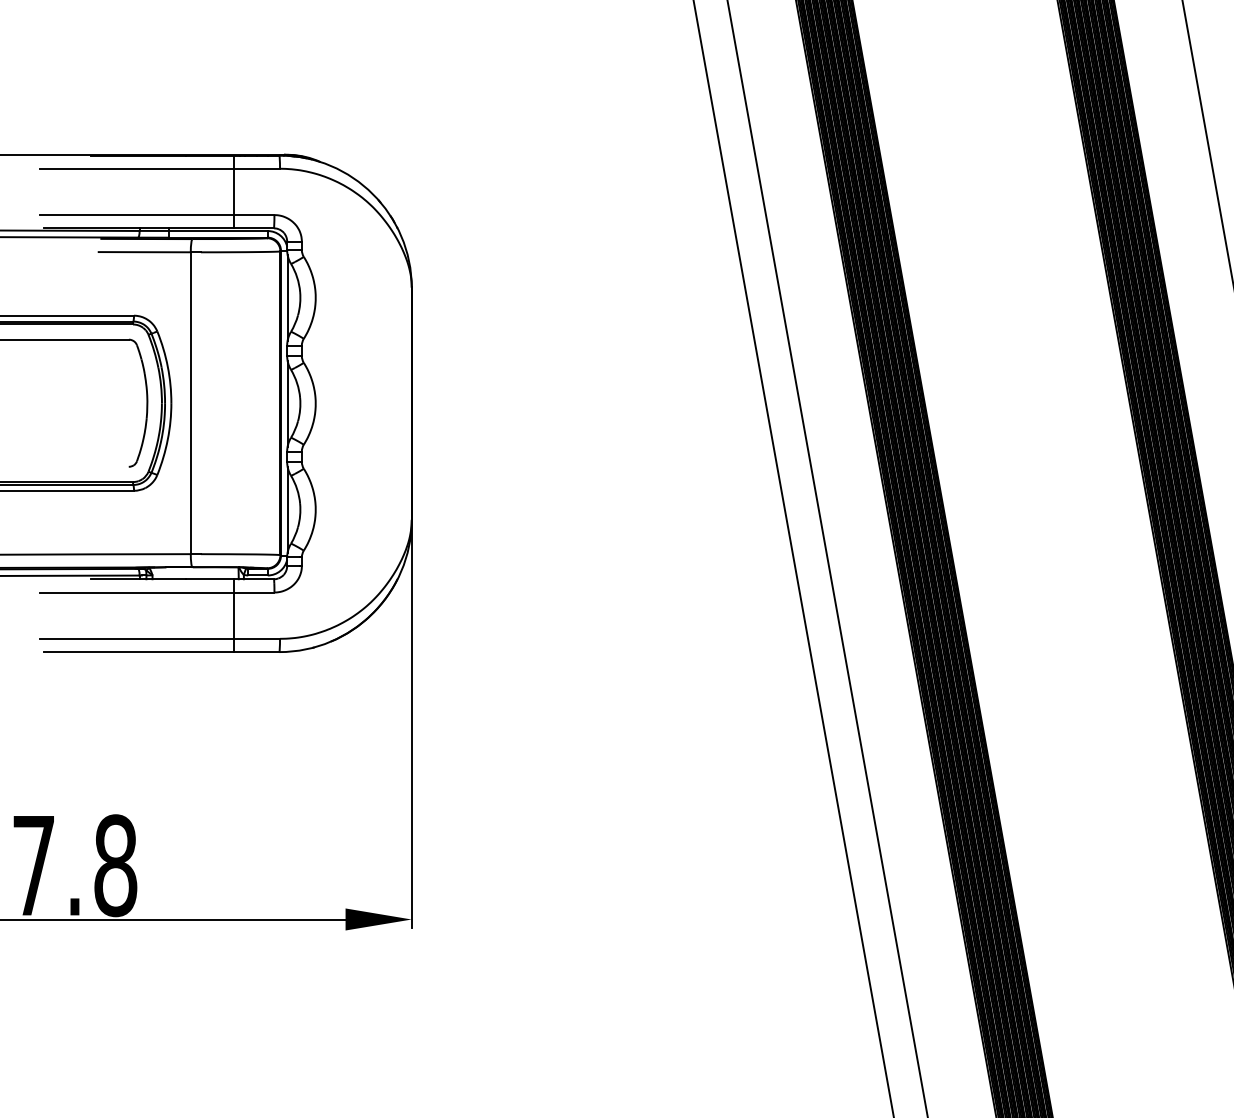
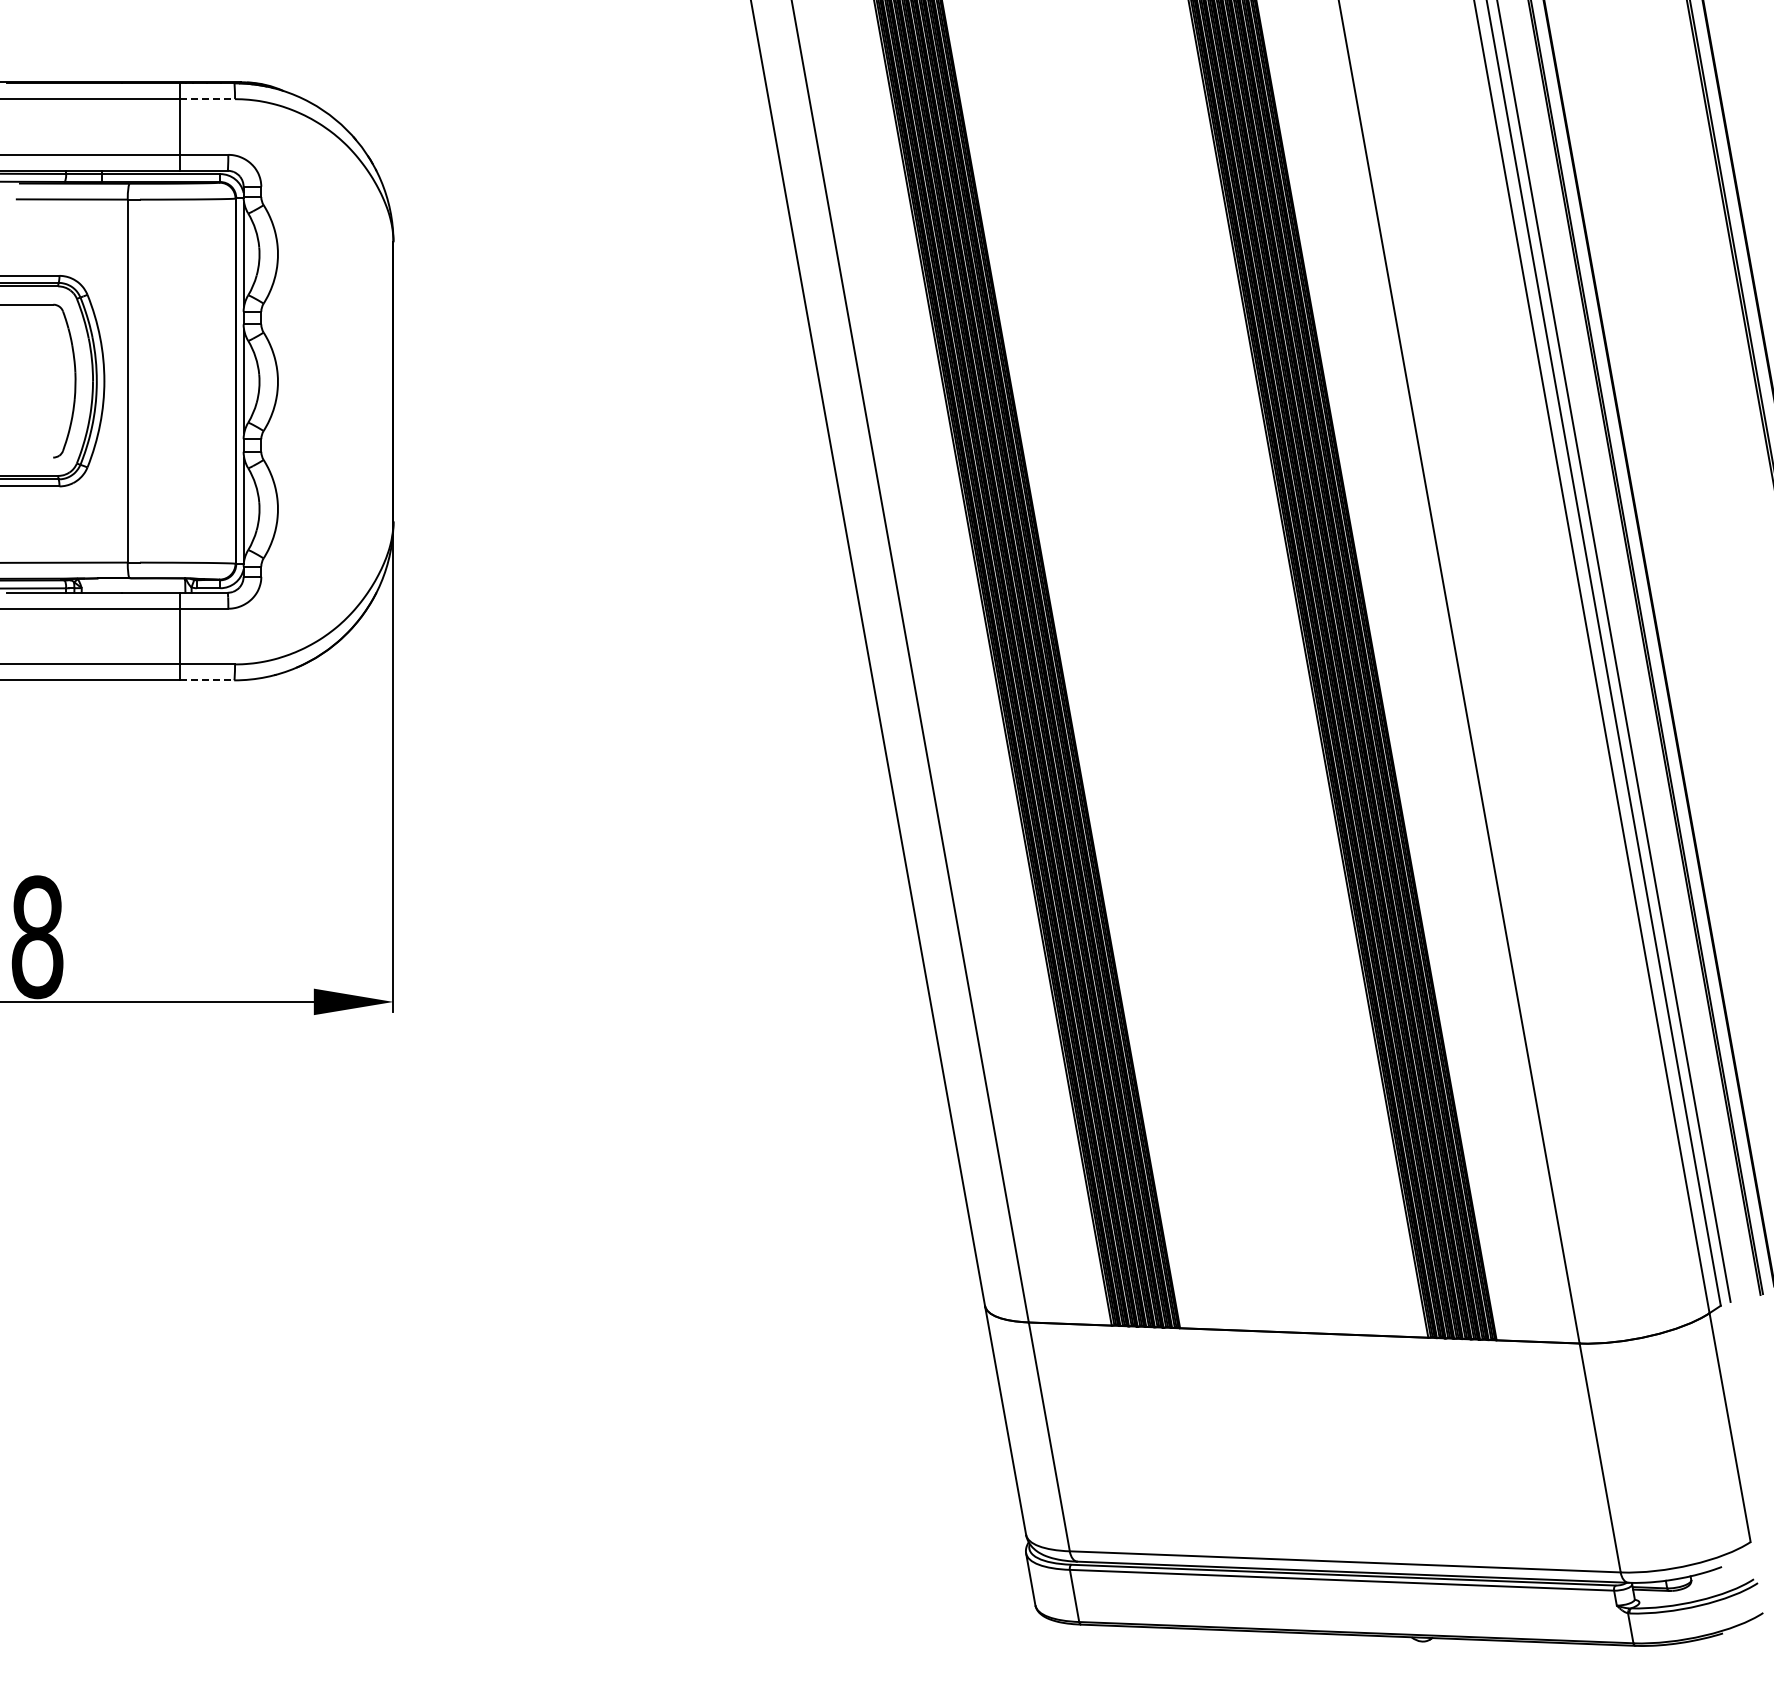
line: (257, 169) -> (207, 99), solid -> dashed
line: (257, 652) -> (207, 680), solid -> dashed

